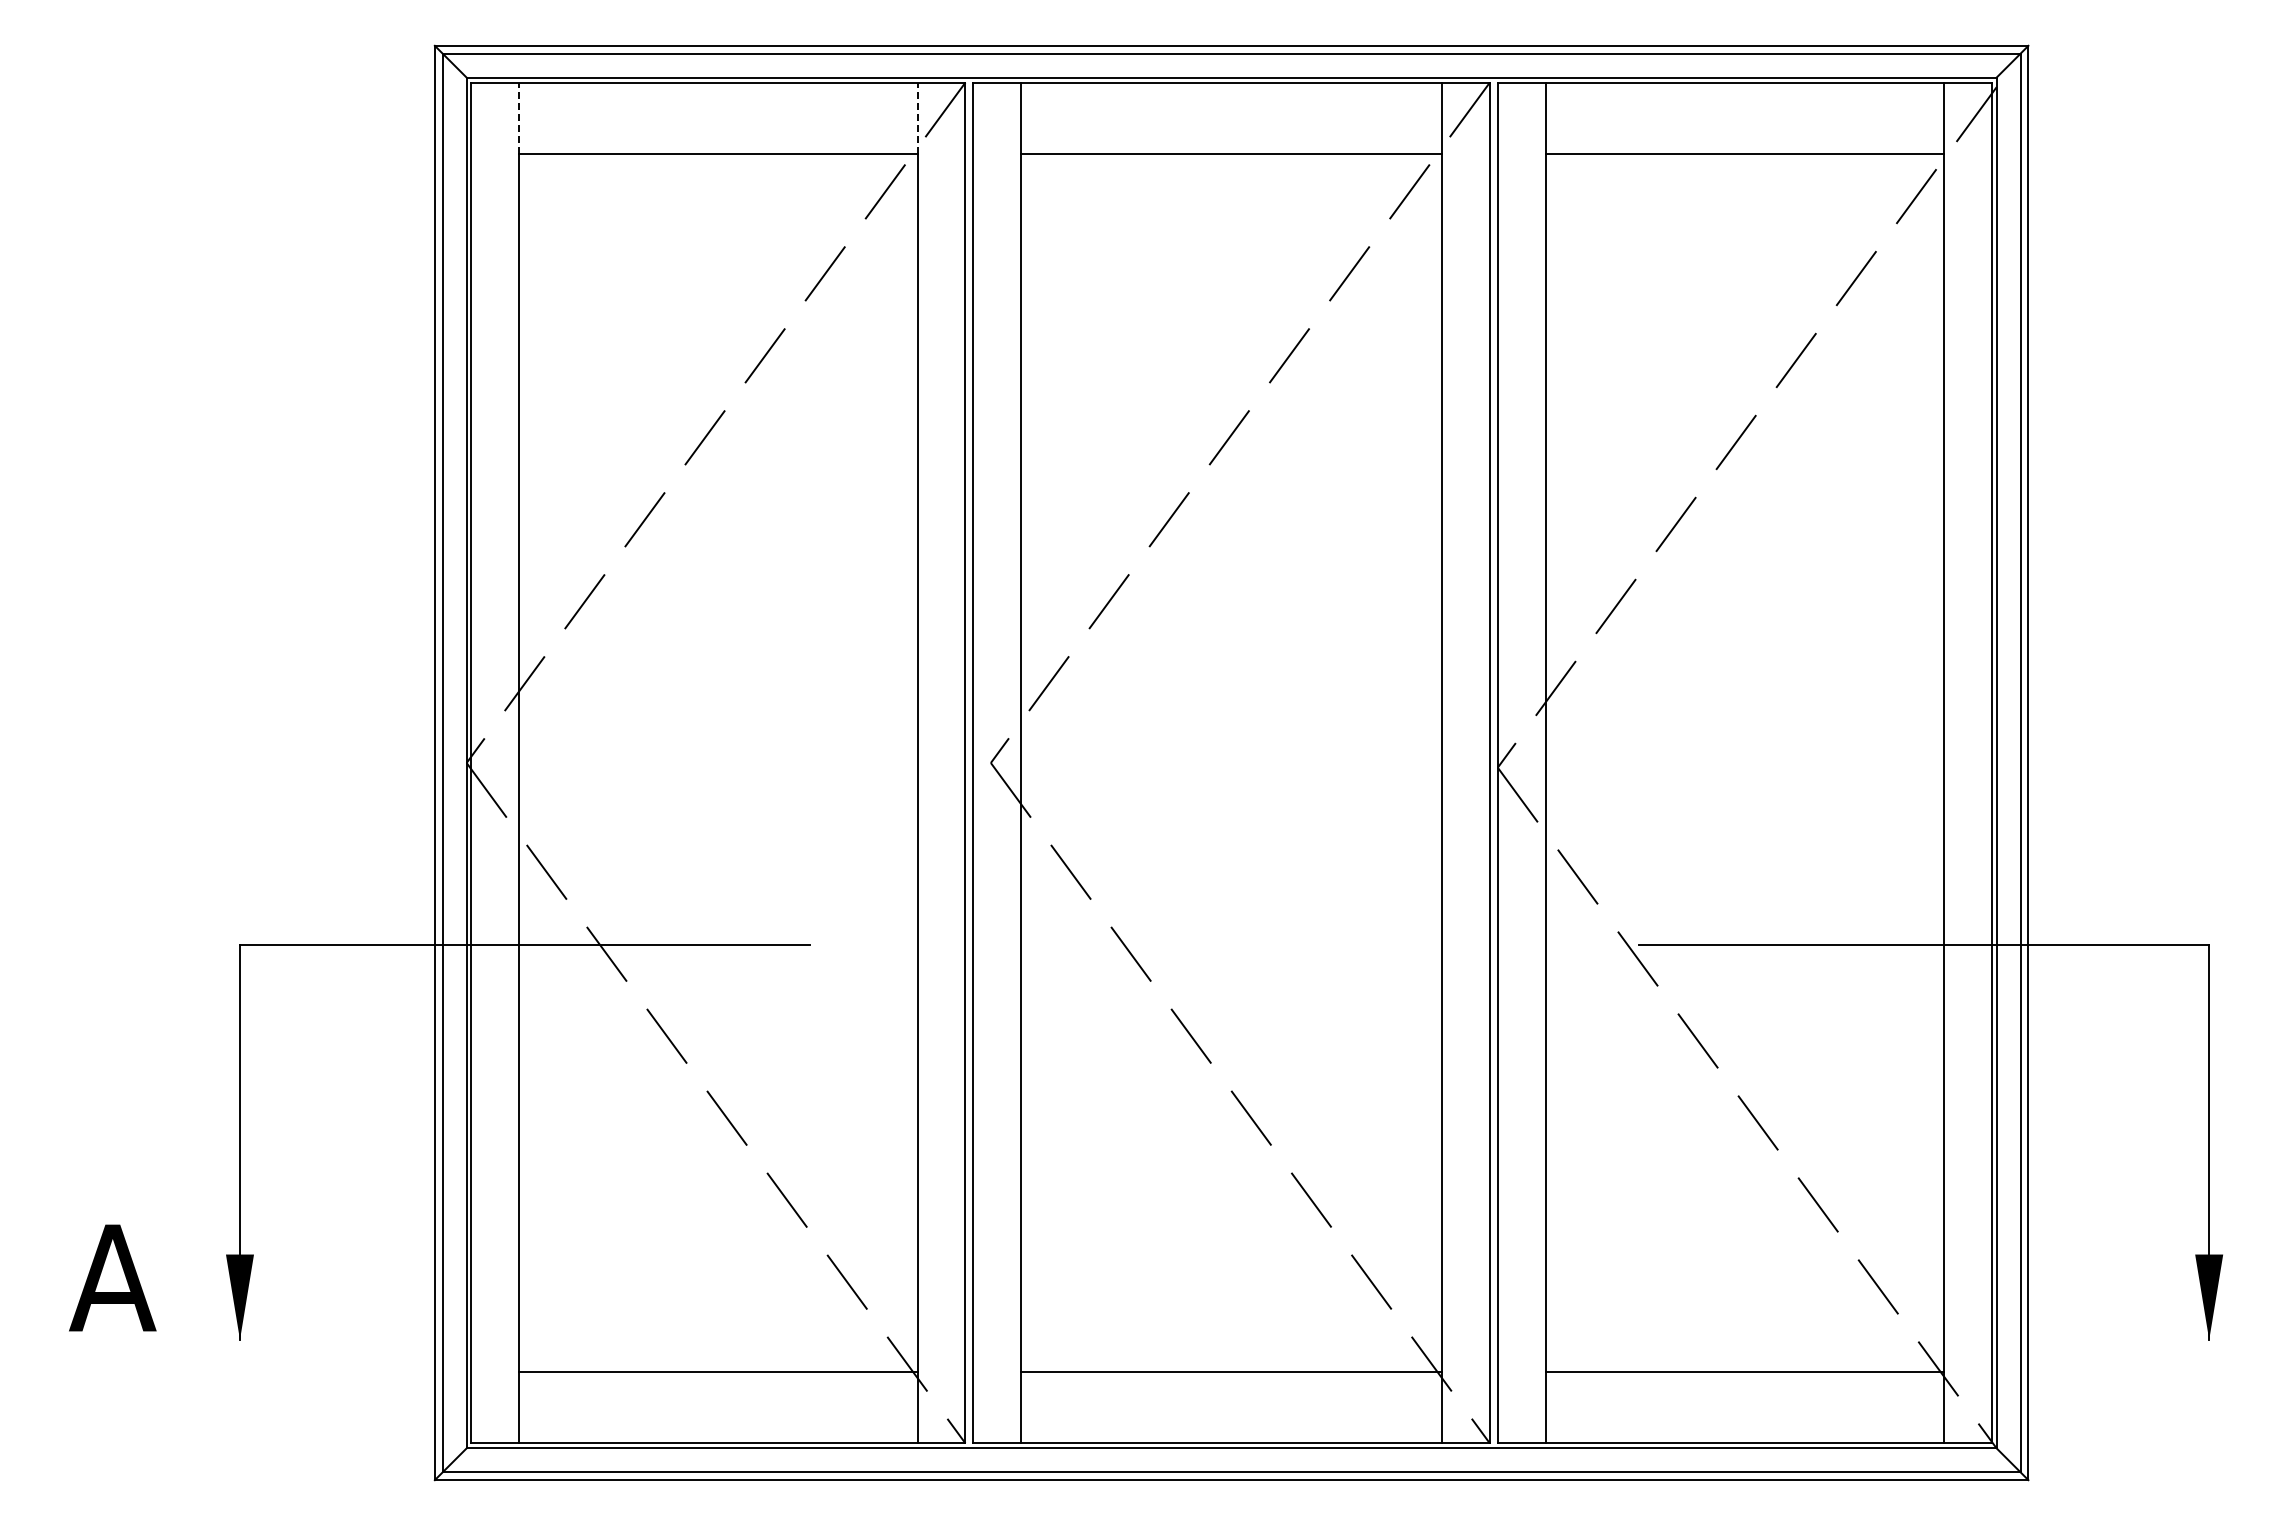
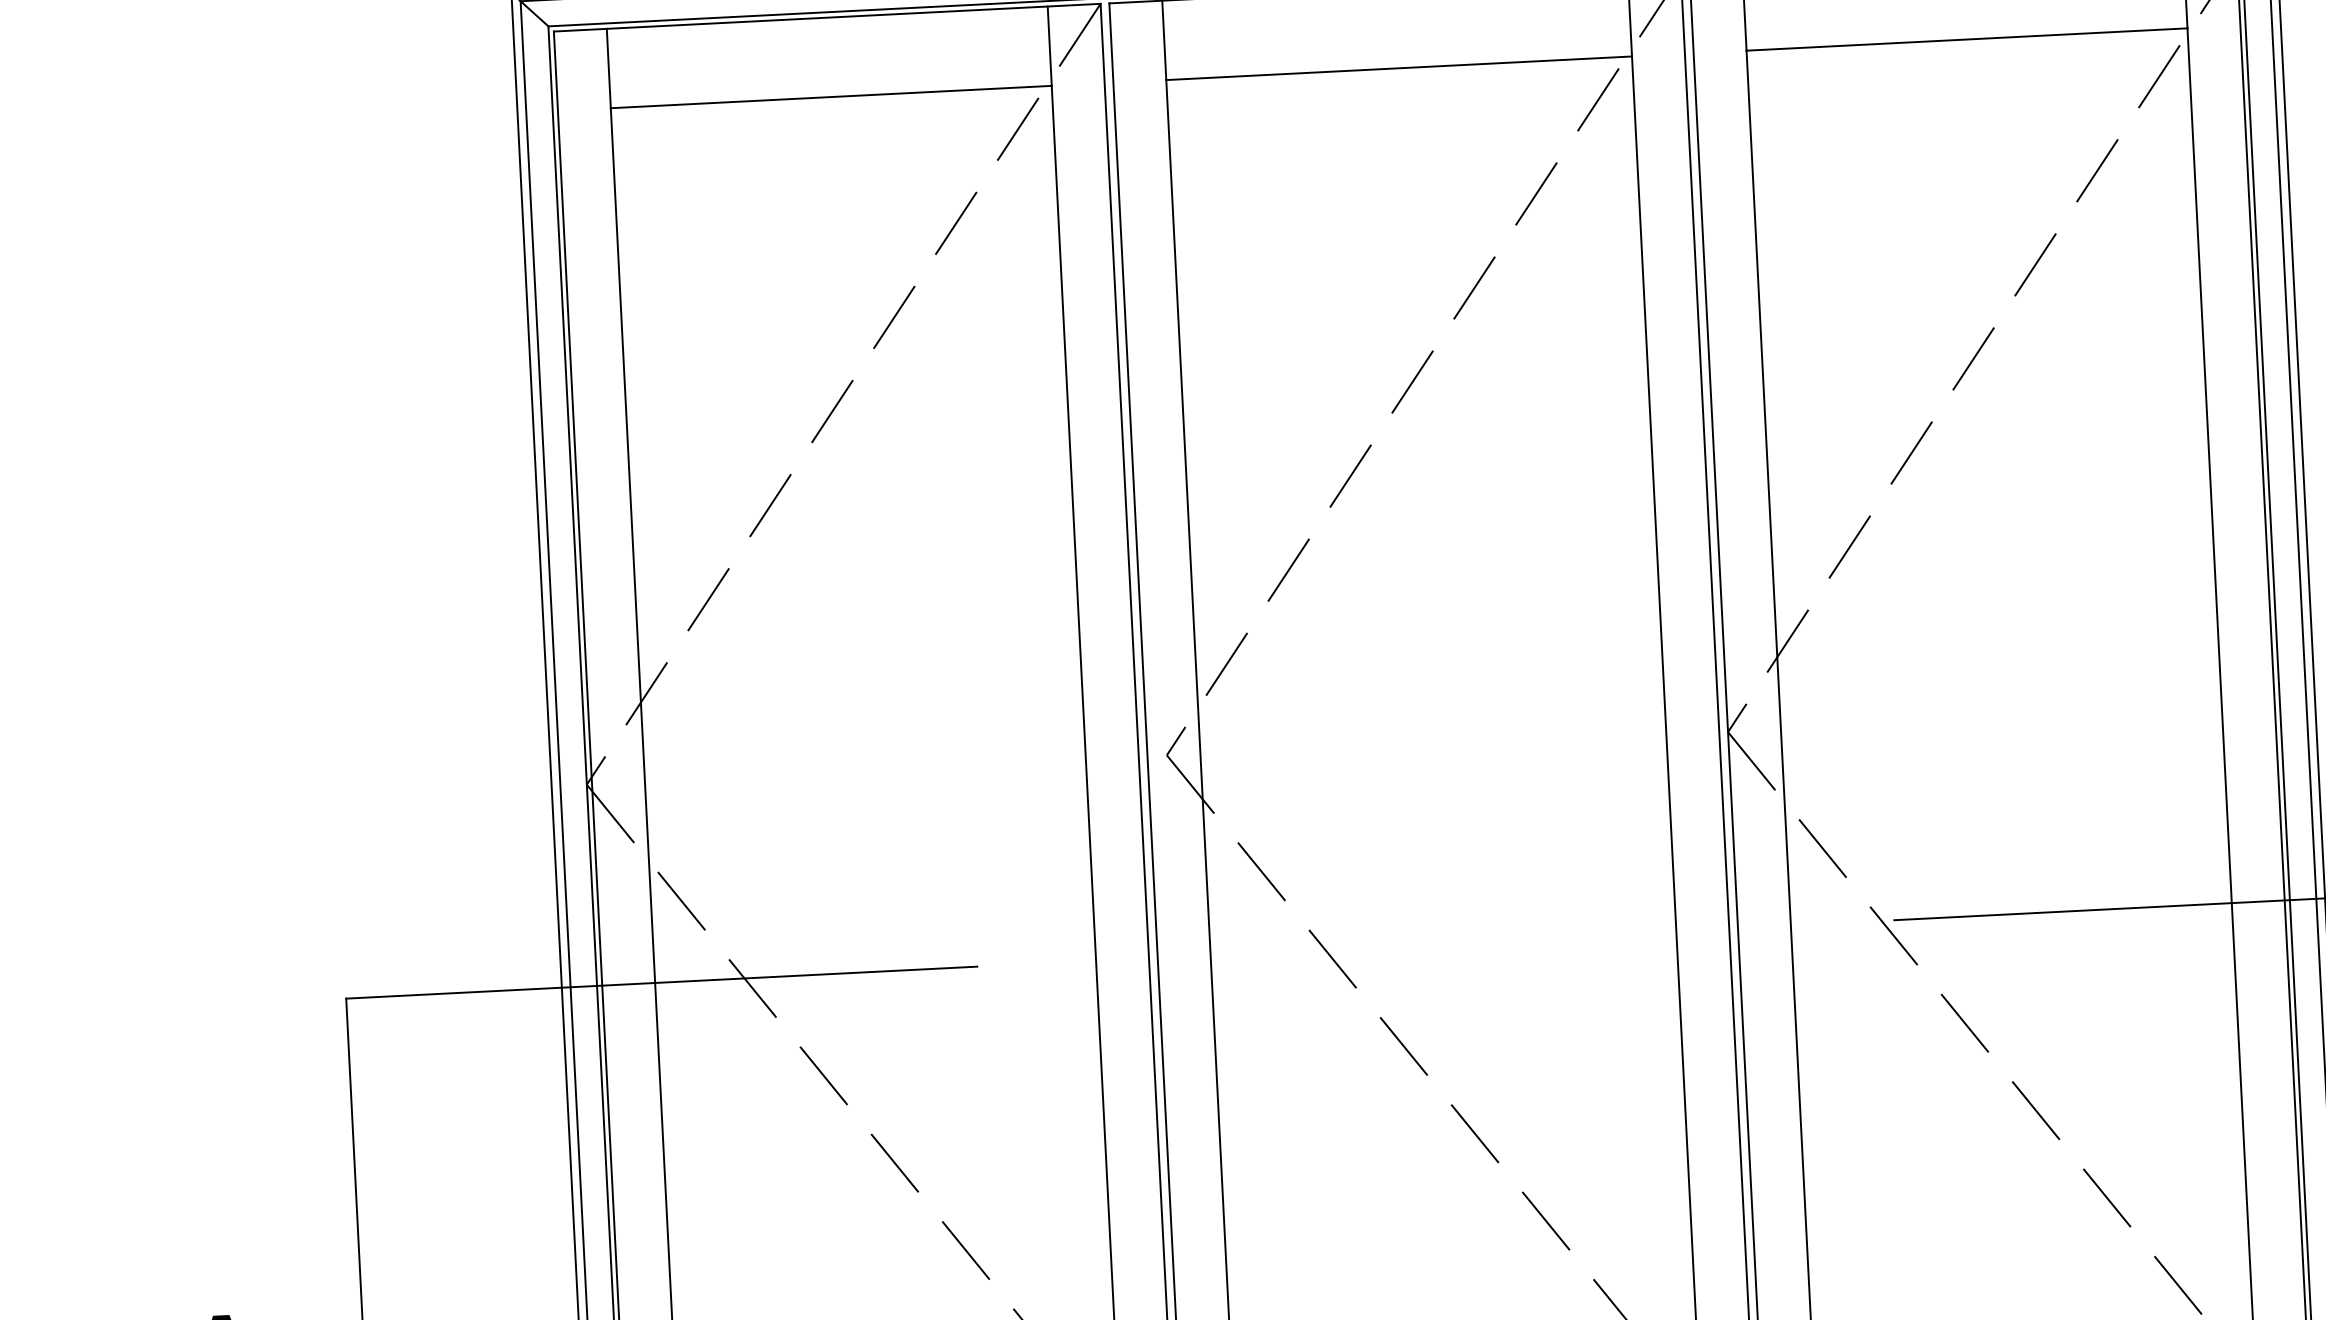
line: (519, 118) -> (609, 68), dashed -> solid
line: (917, 118) -> (1049, 46), dashed -> solid

